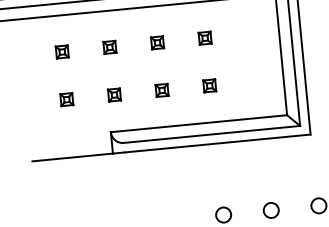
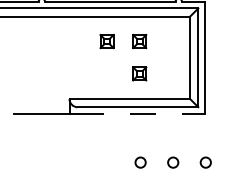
part: (204, 38) -> (139, 41), size x1.6
part: (156, 42) -> (106, 41), size x1.6
part: (110, 47) -> (74, 41), removed
part: (61, 52) -> (41, 41), removed
part: (209, 86) -> (139, 74), size x1.6
part: (161, 91) -> (106, 74), removed
part: (114, 95) -> (74, 74), removed
part: (66, 100) -> (41, 74), removed
line: (218, 143) -> (141, 113), solid -> dashed

